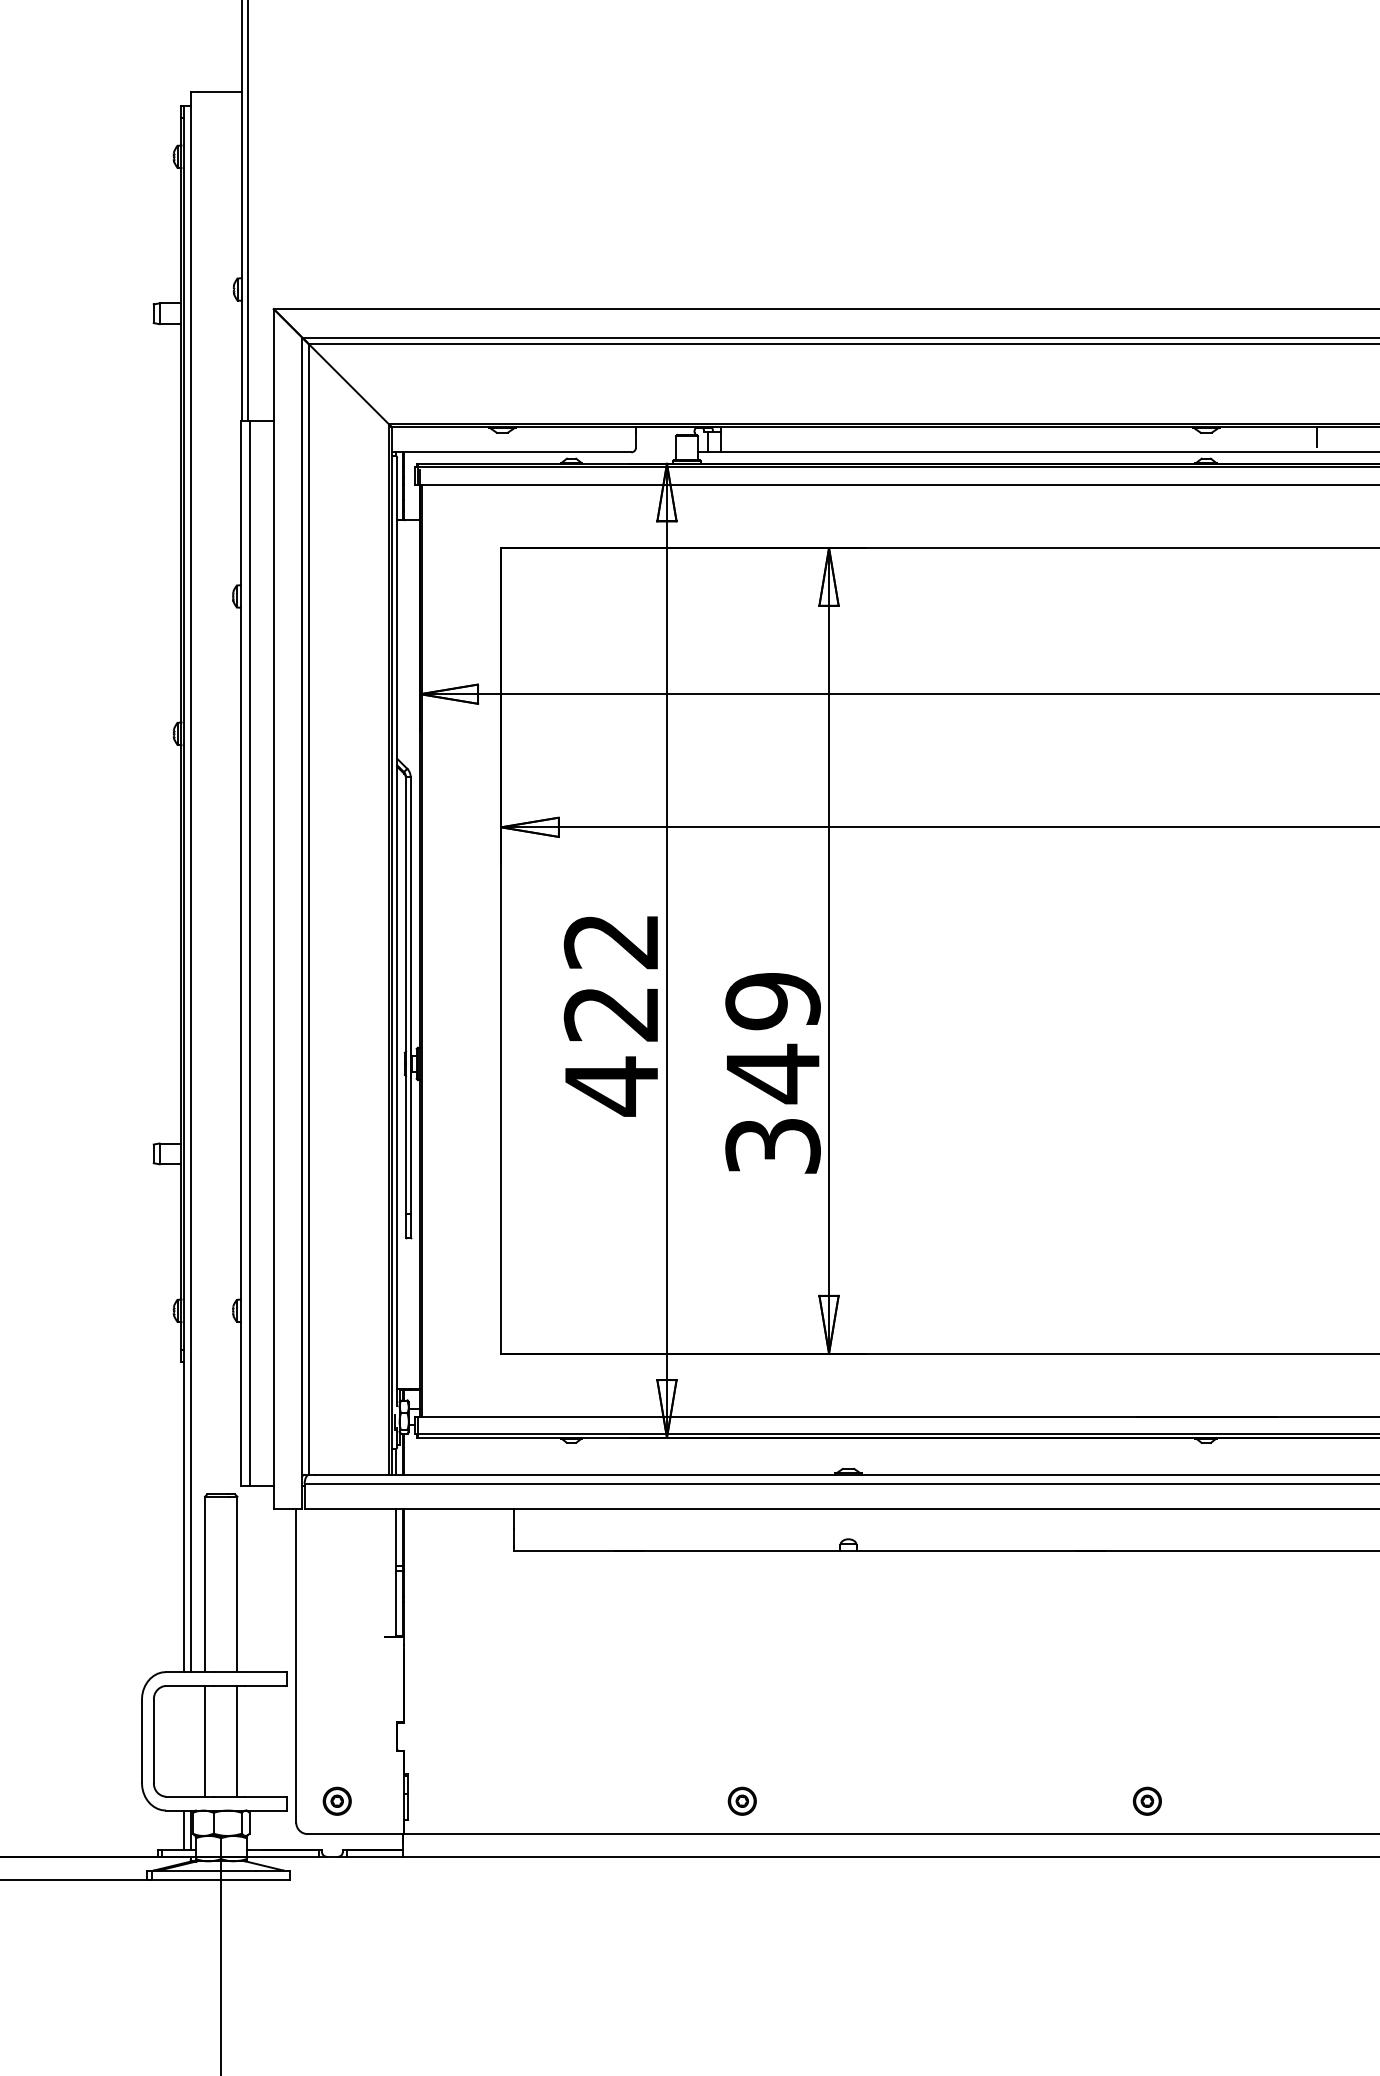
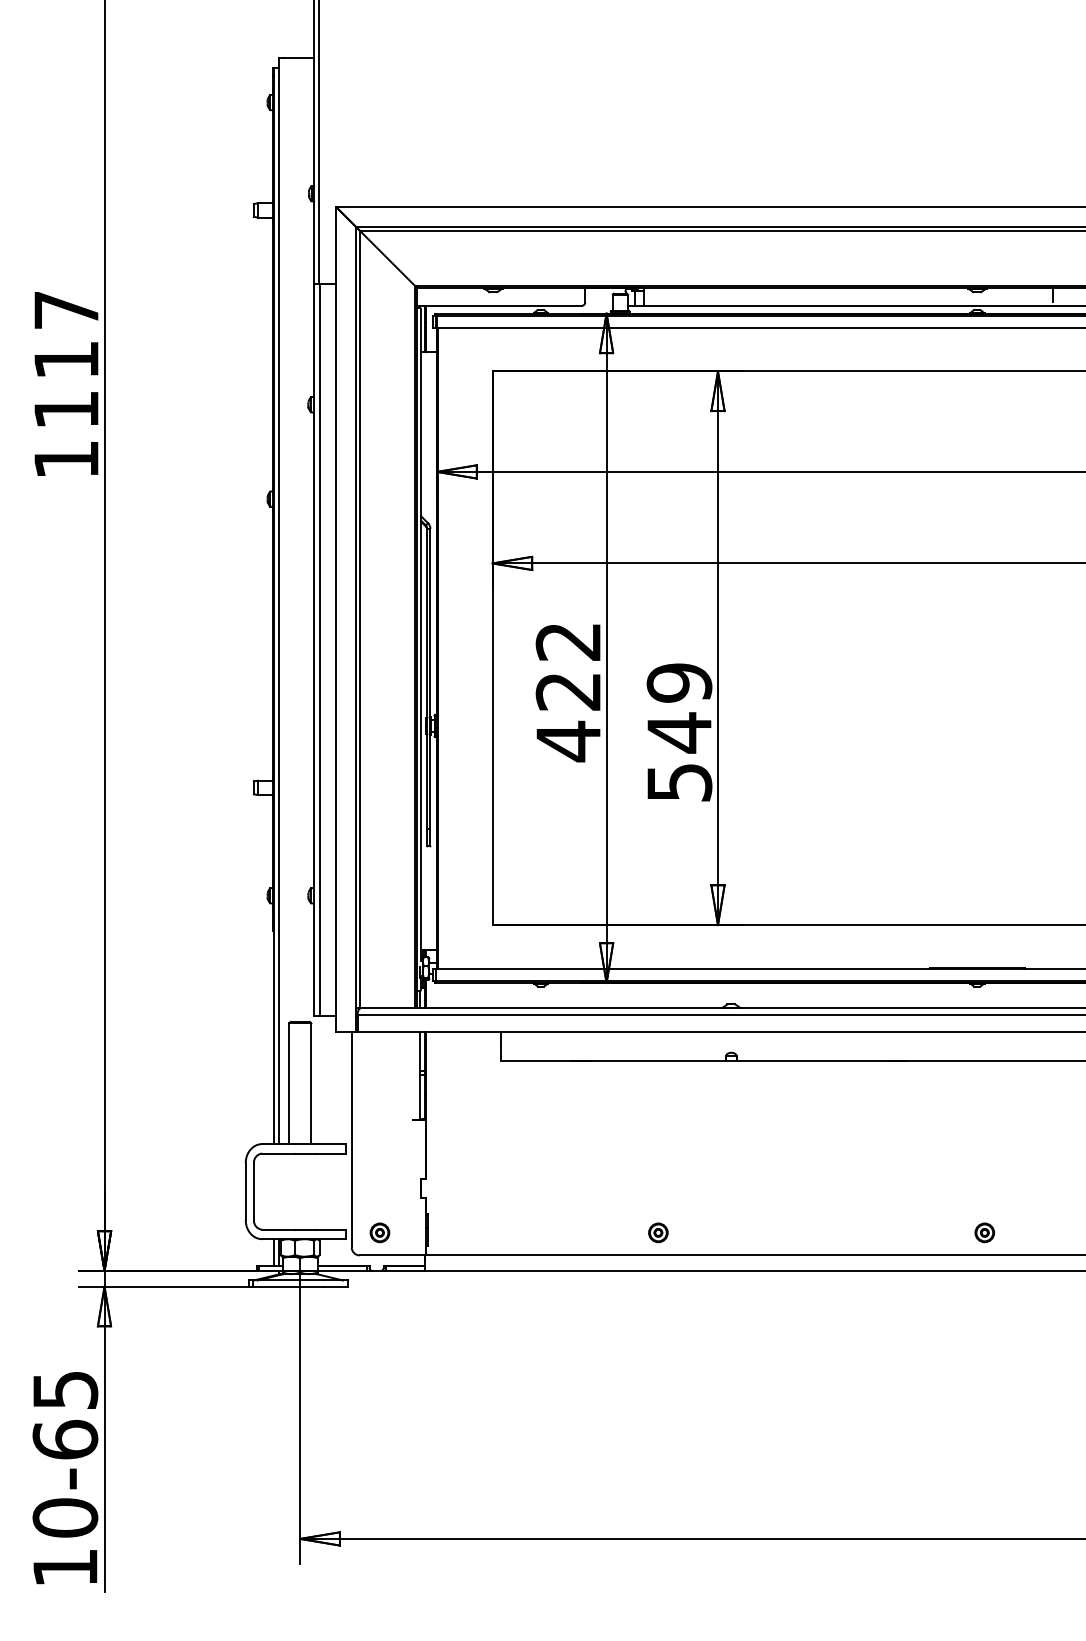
text: (771, 1146) -> (678, 782), 349 -> 549
line: (205, 1741) -> (289, 1191), removed
line: (237, 1741) -> (311, 1191), removed
part: (1146, 1800) -> (984, 1232), moved

